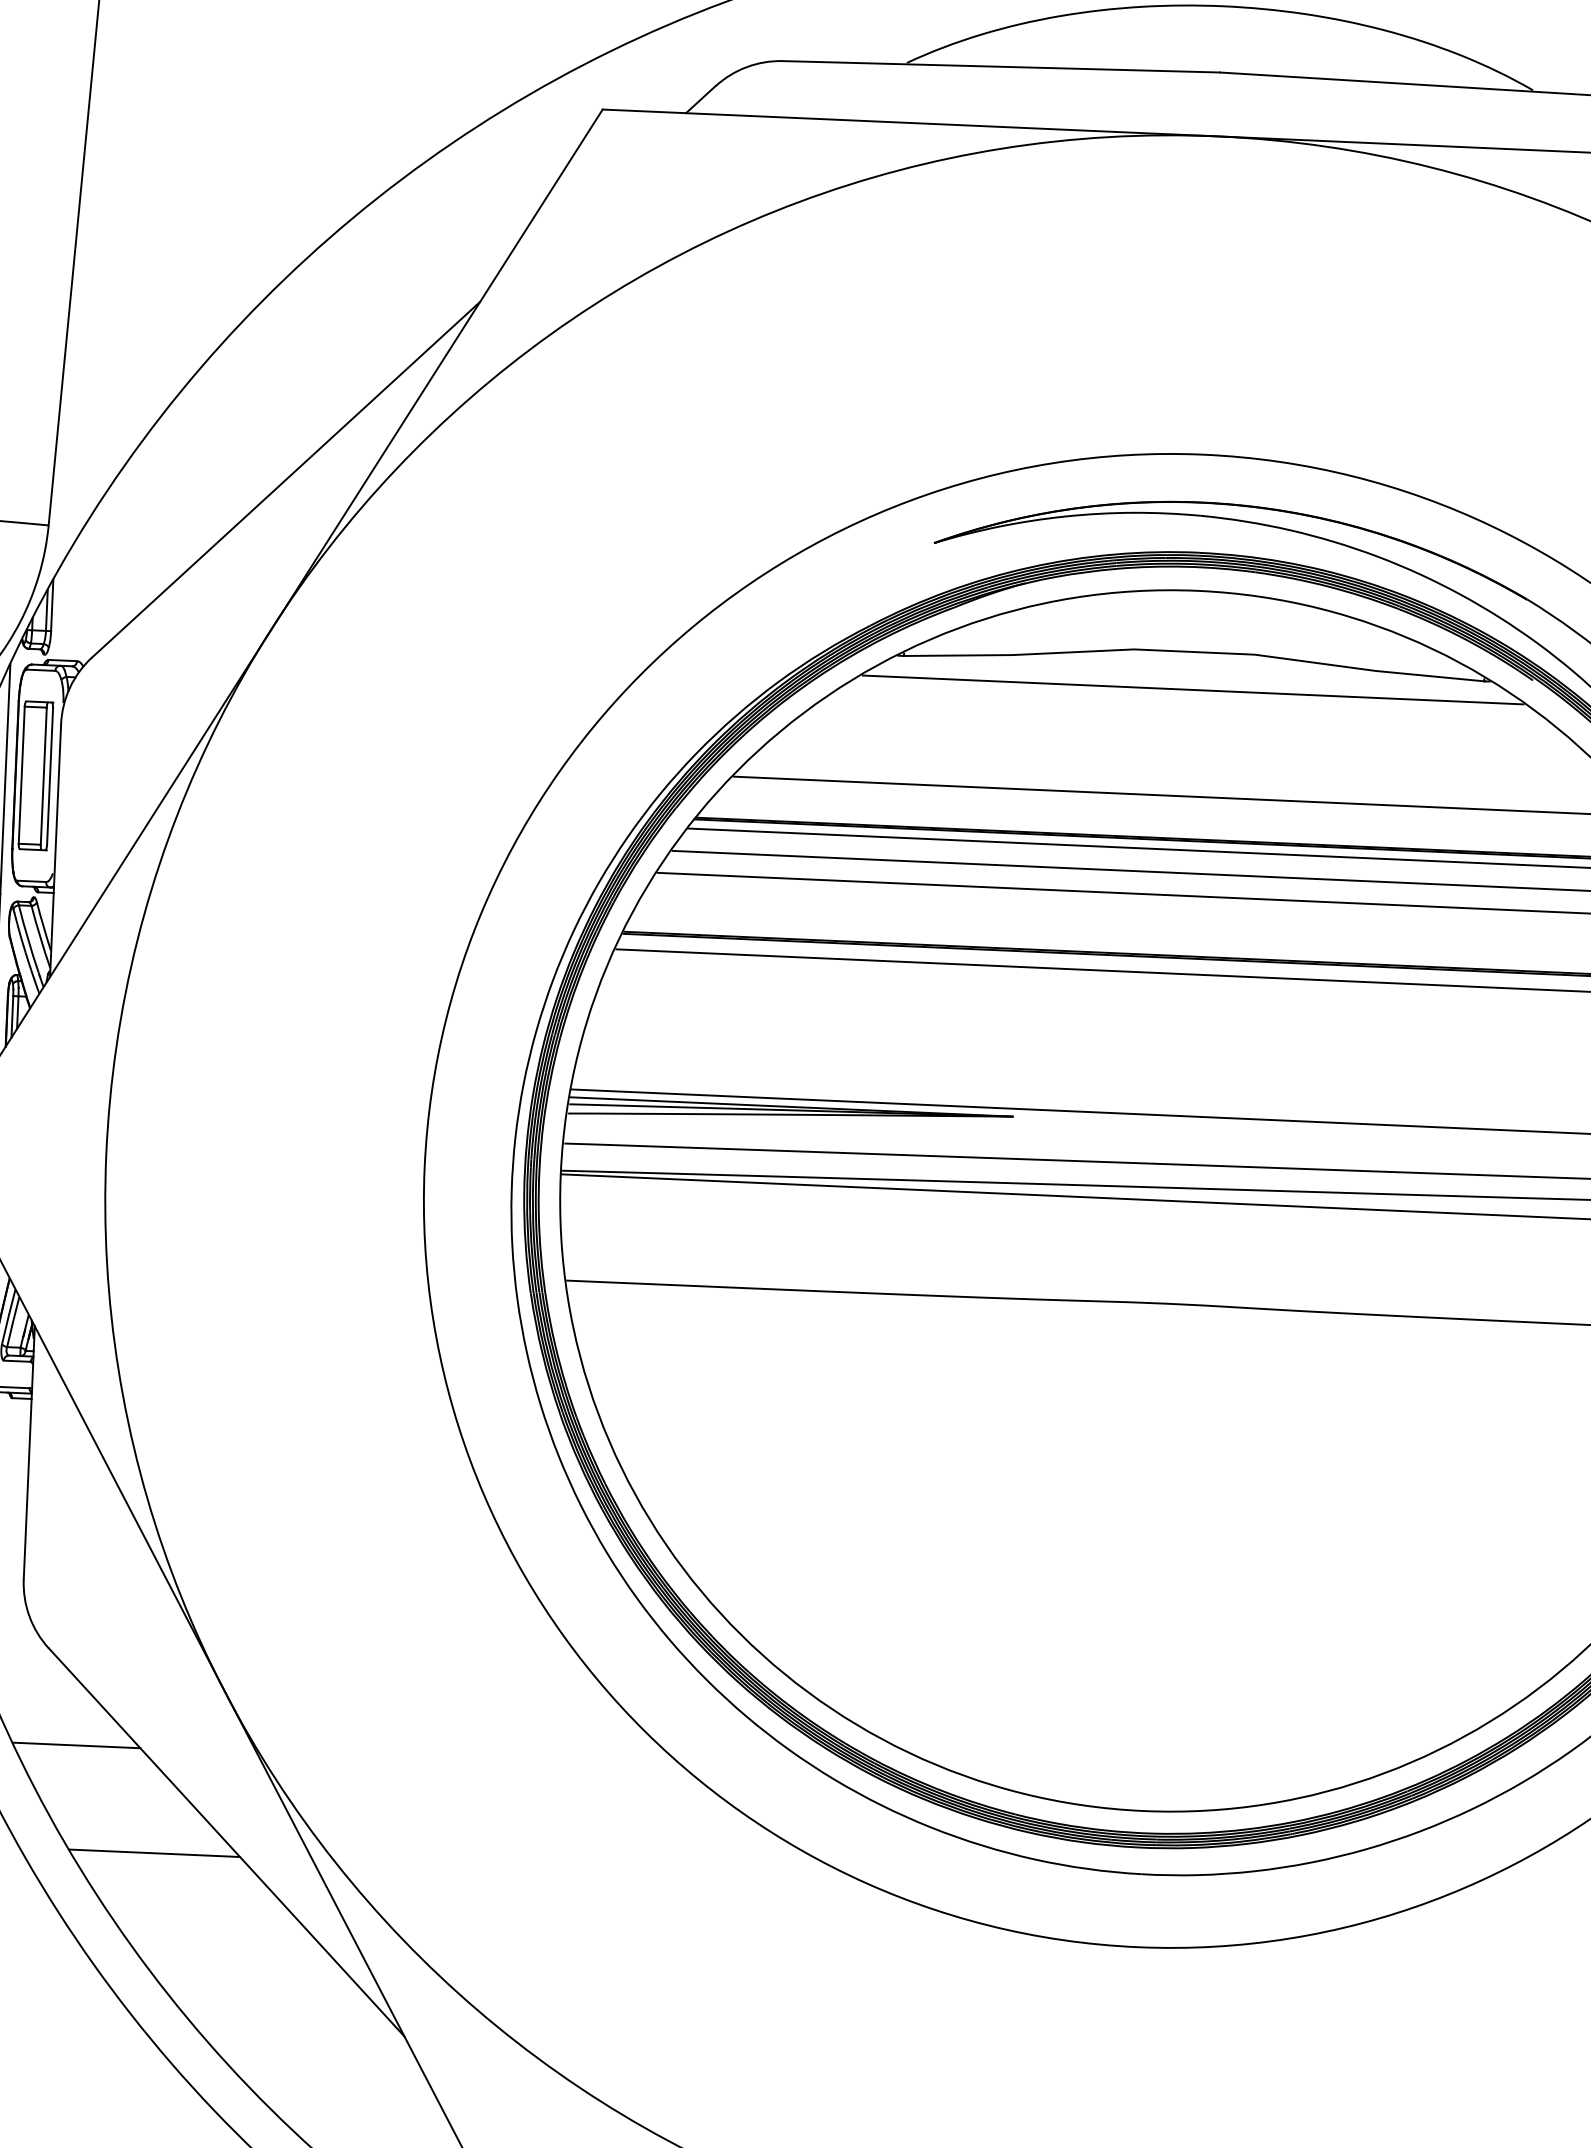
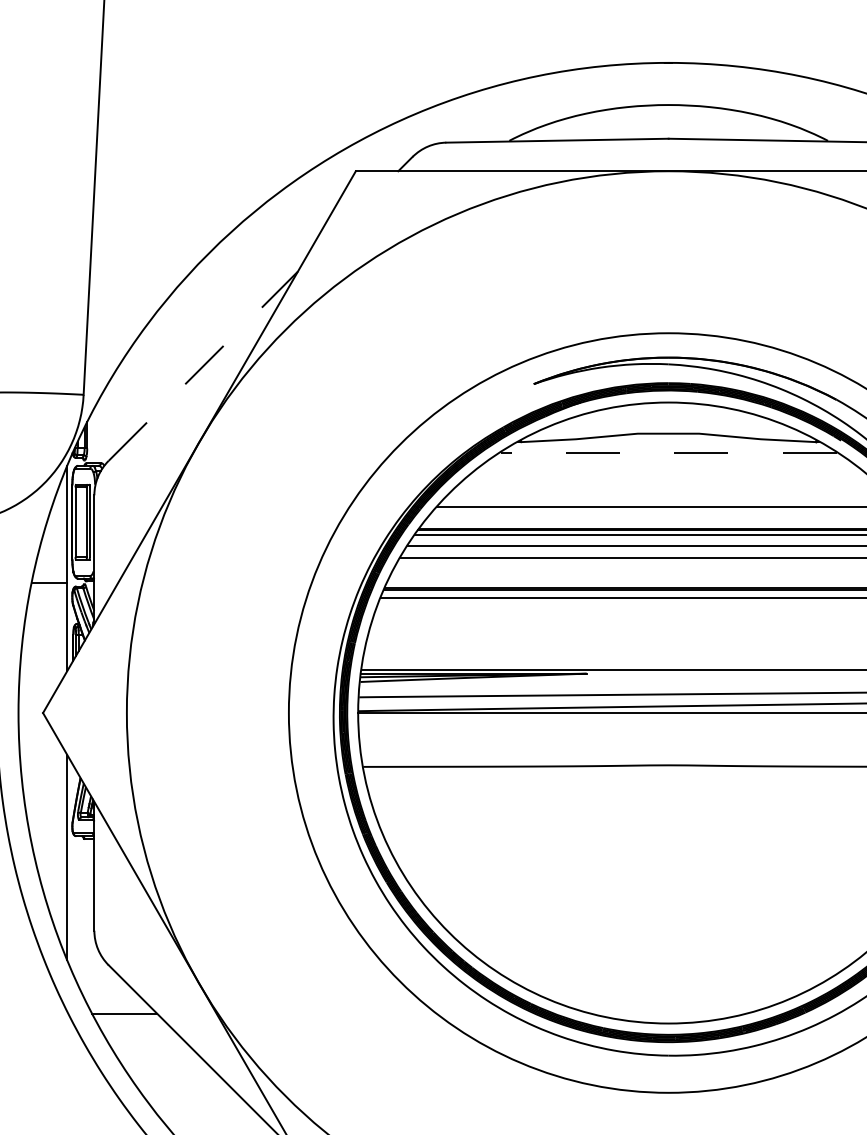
line: (286, 480) -> (203, 366), solid -> dashed
line: (1192, 688) -> (668, 452), solid -> dashed
line: (153, 1852) -> (166, 1066), removed

